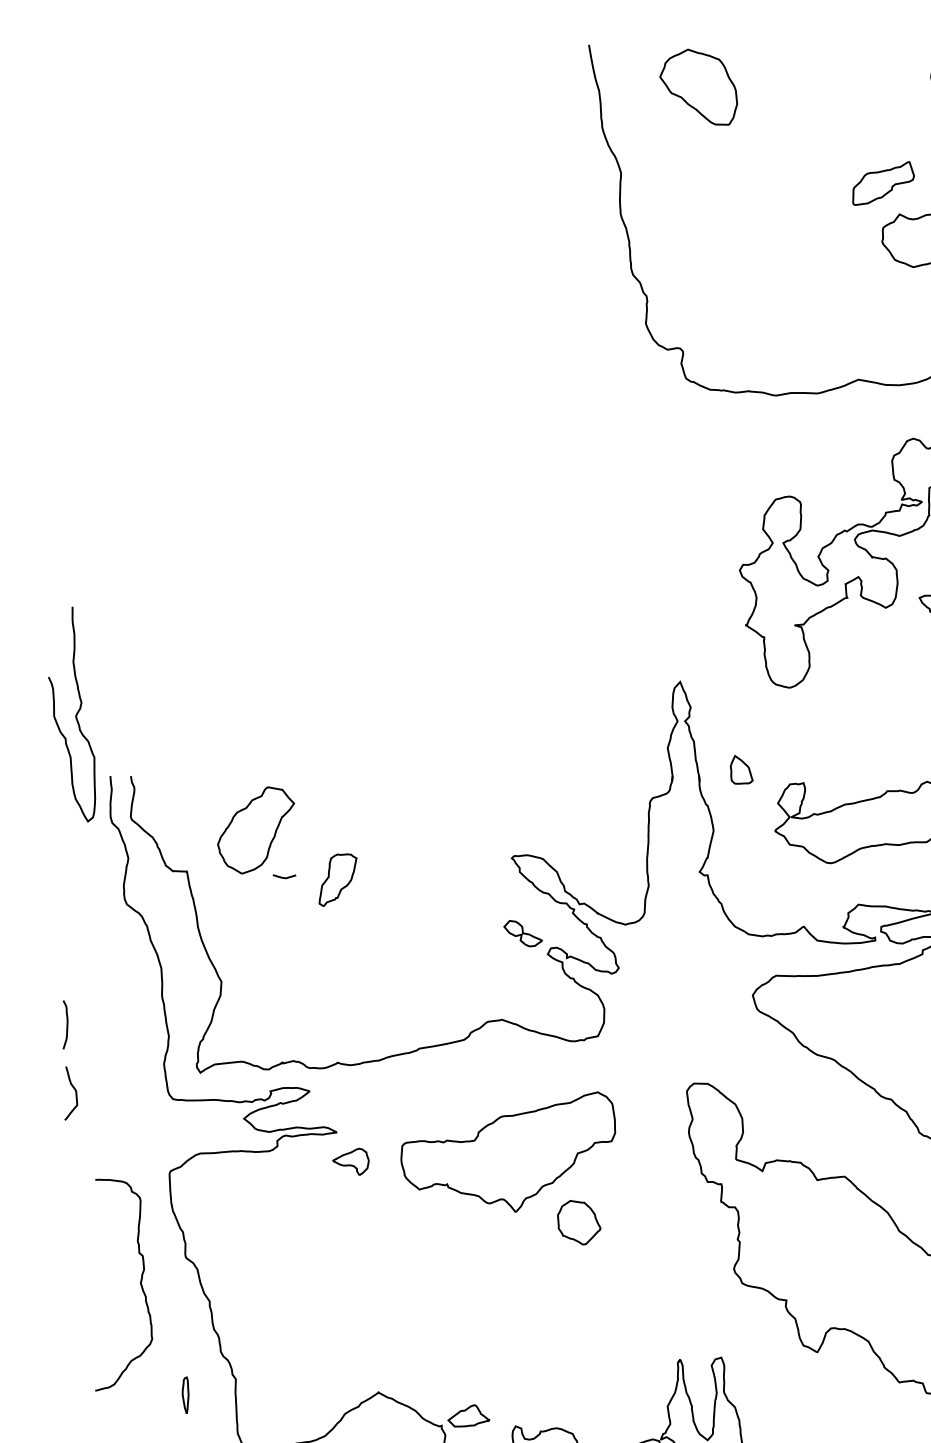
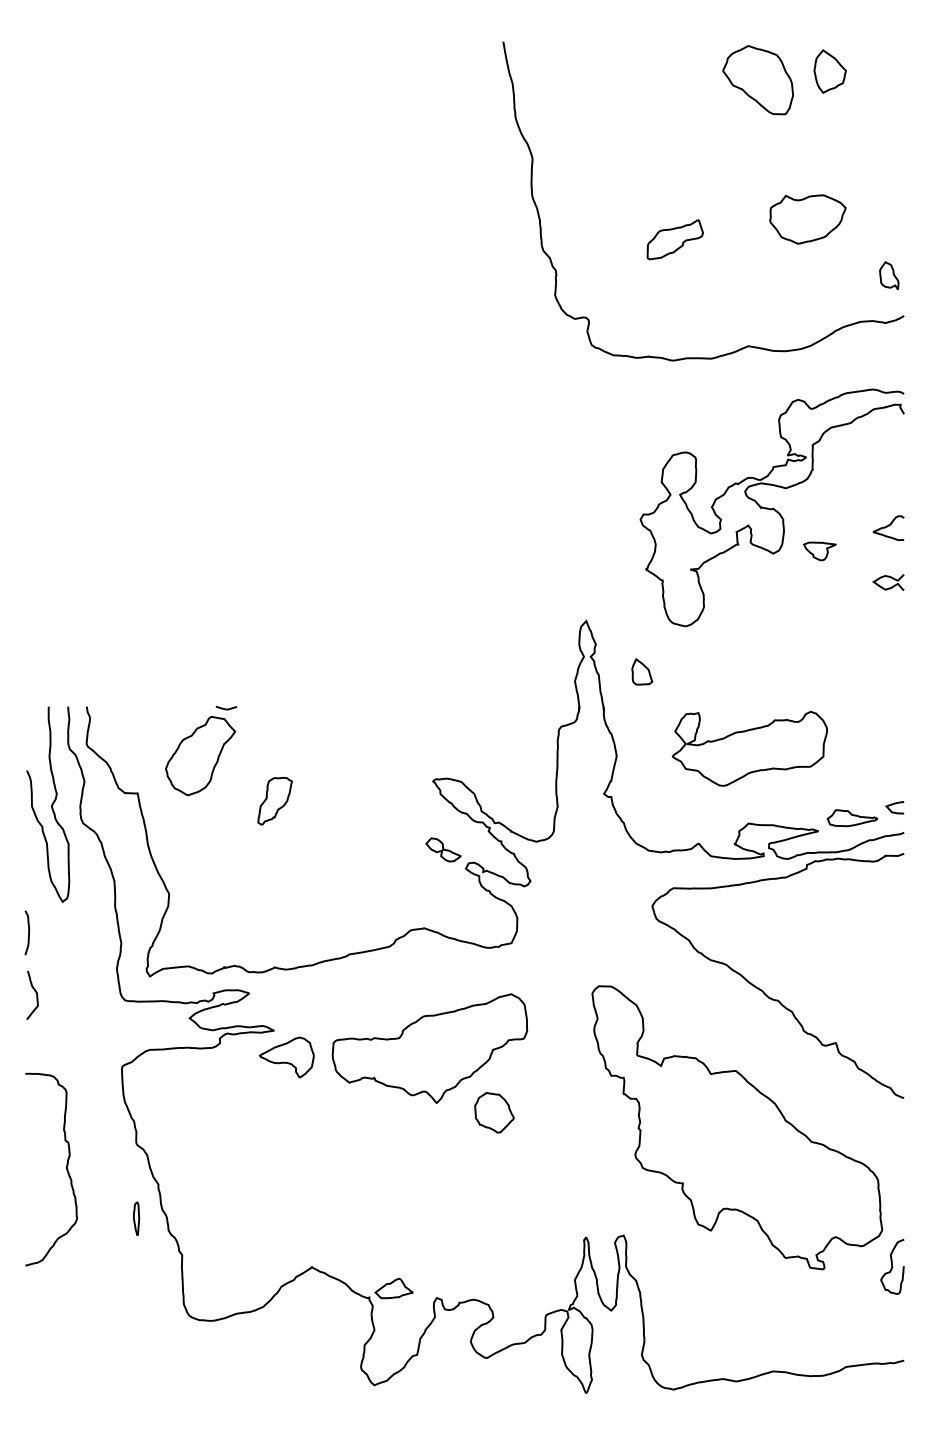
part: (698, 87) -> (757, 80), moved
part: (882, 183) -> (674, 239), moved
curve: (75, 714) -> (51, 804), moved
part: (742, 769) -> (642, 671), moved
line: (284, 877) -> (226, 708), moved
part: (350, 1161) -> (286, 1057), size x1.67
curve: (140, 1285) -> (66, 1169), moved
part: (185, 1394) -> (136, 1218), moved

